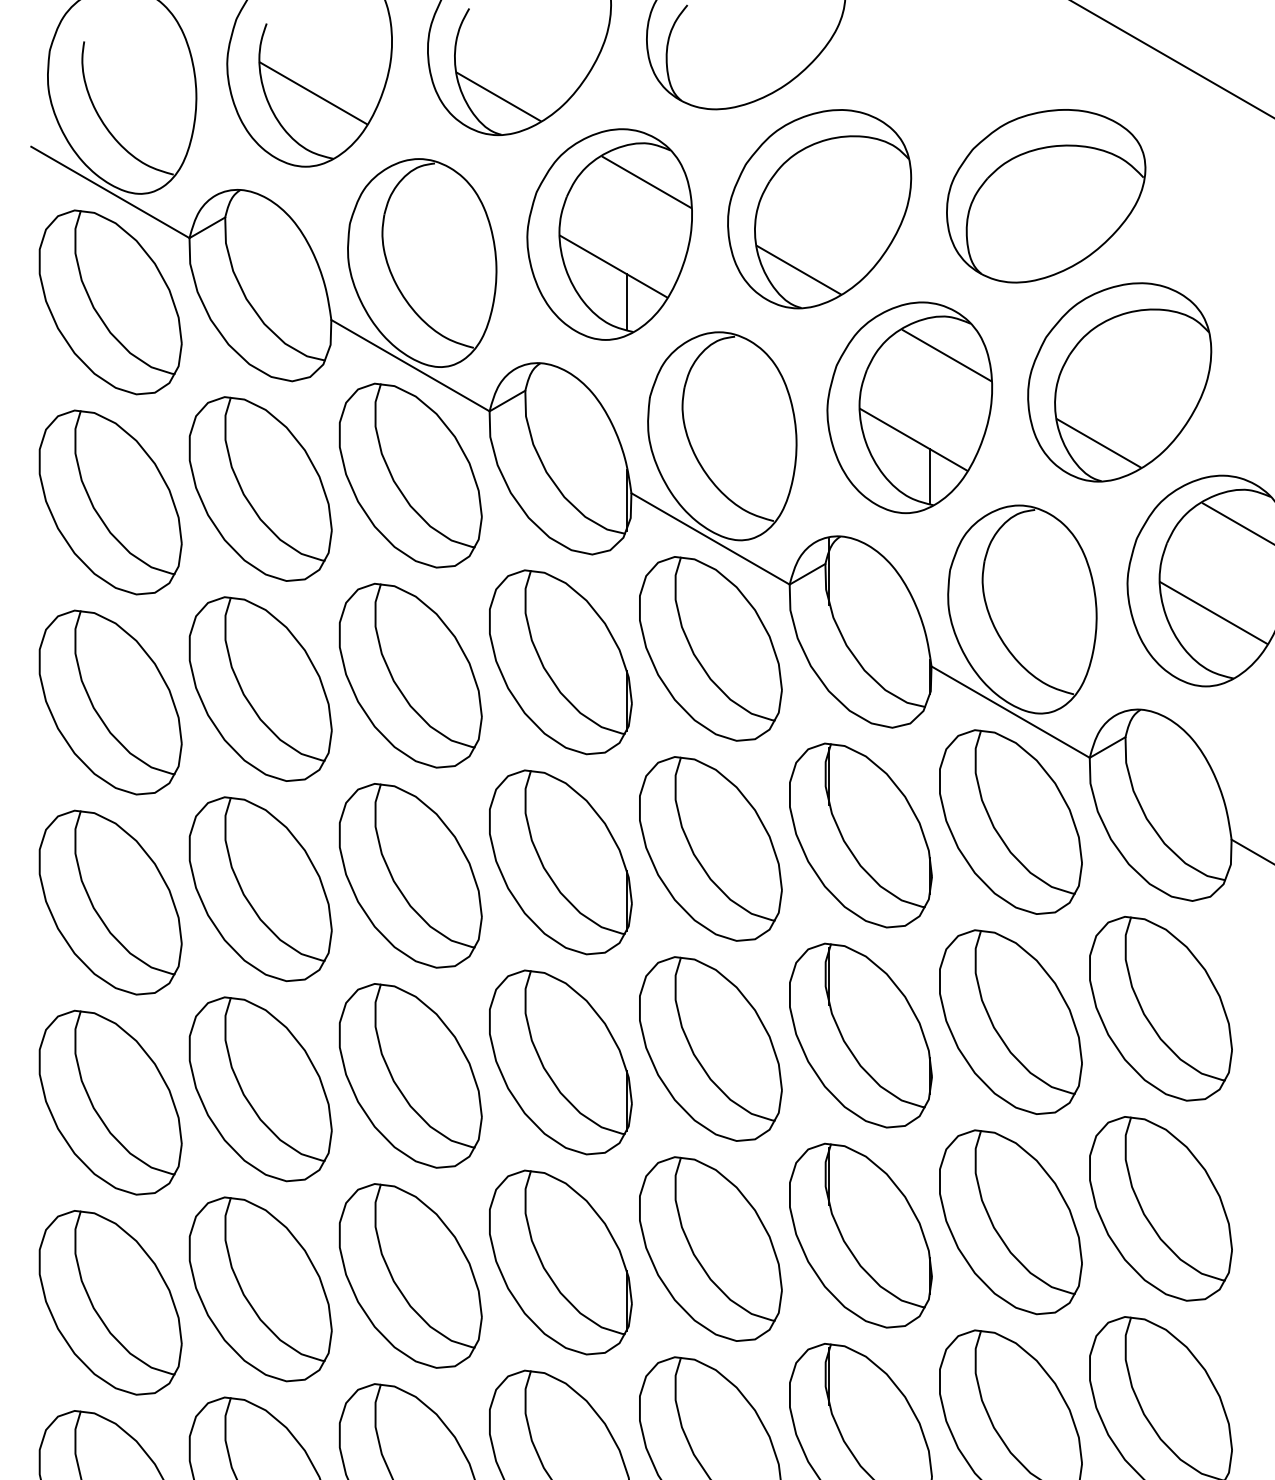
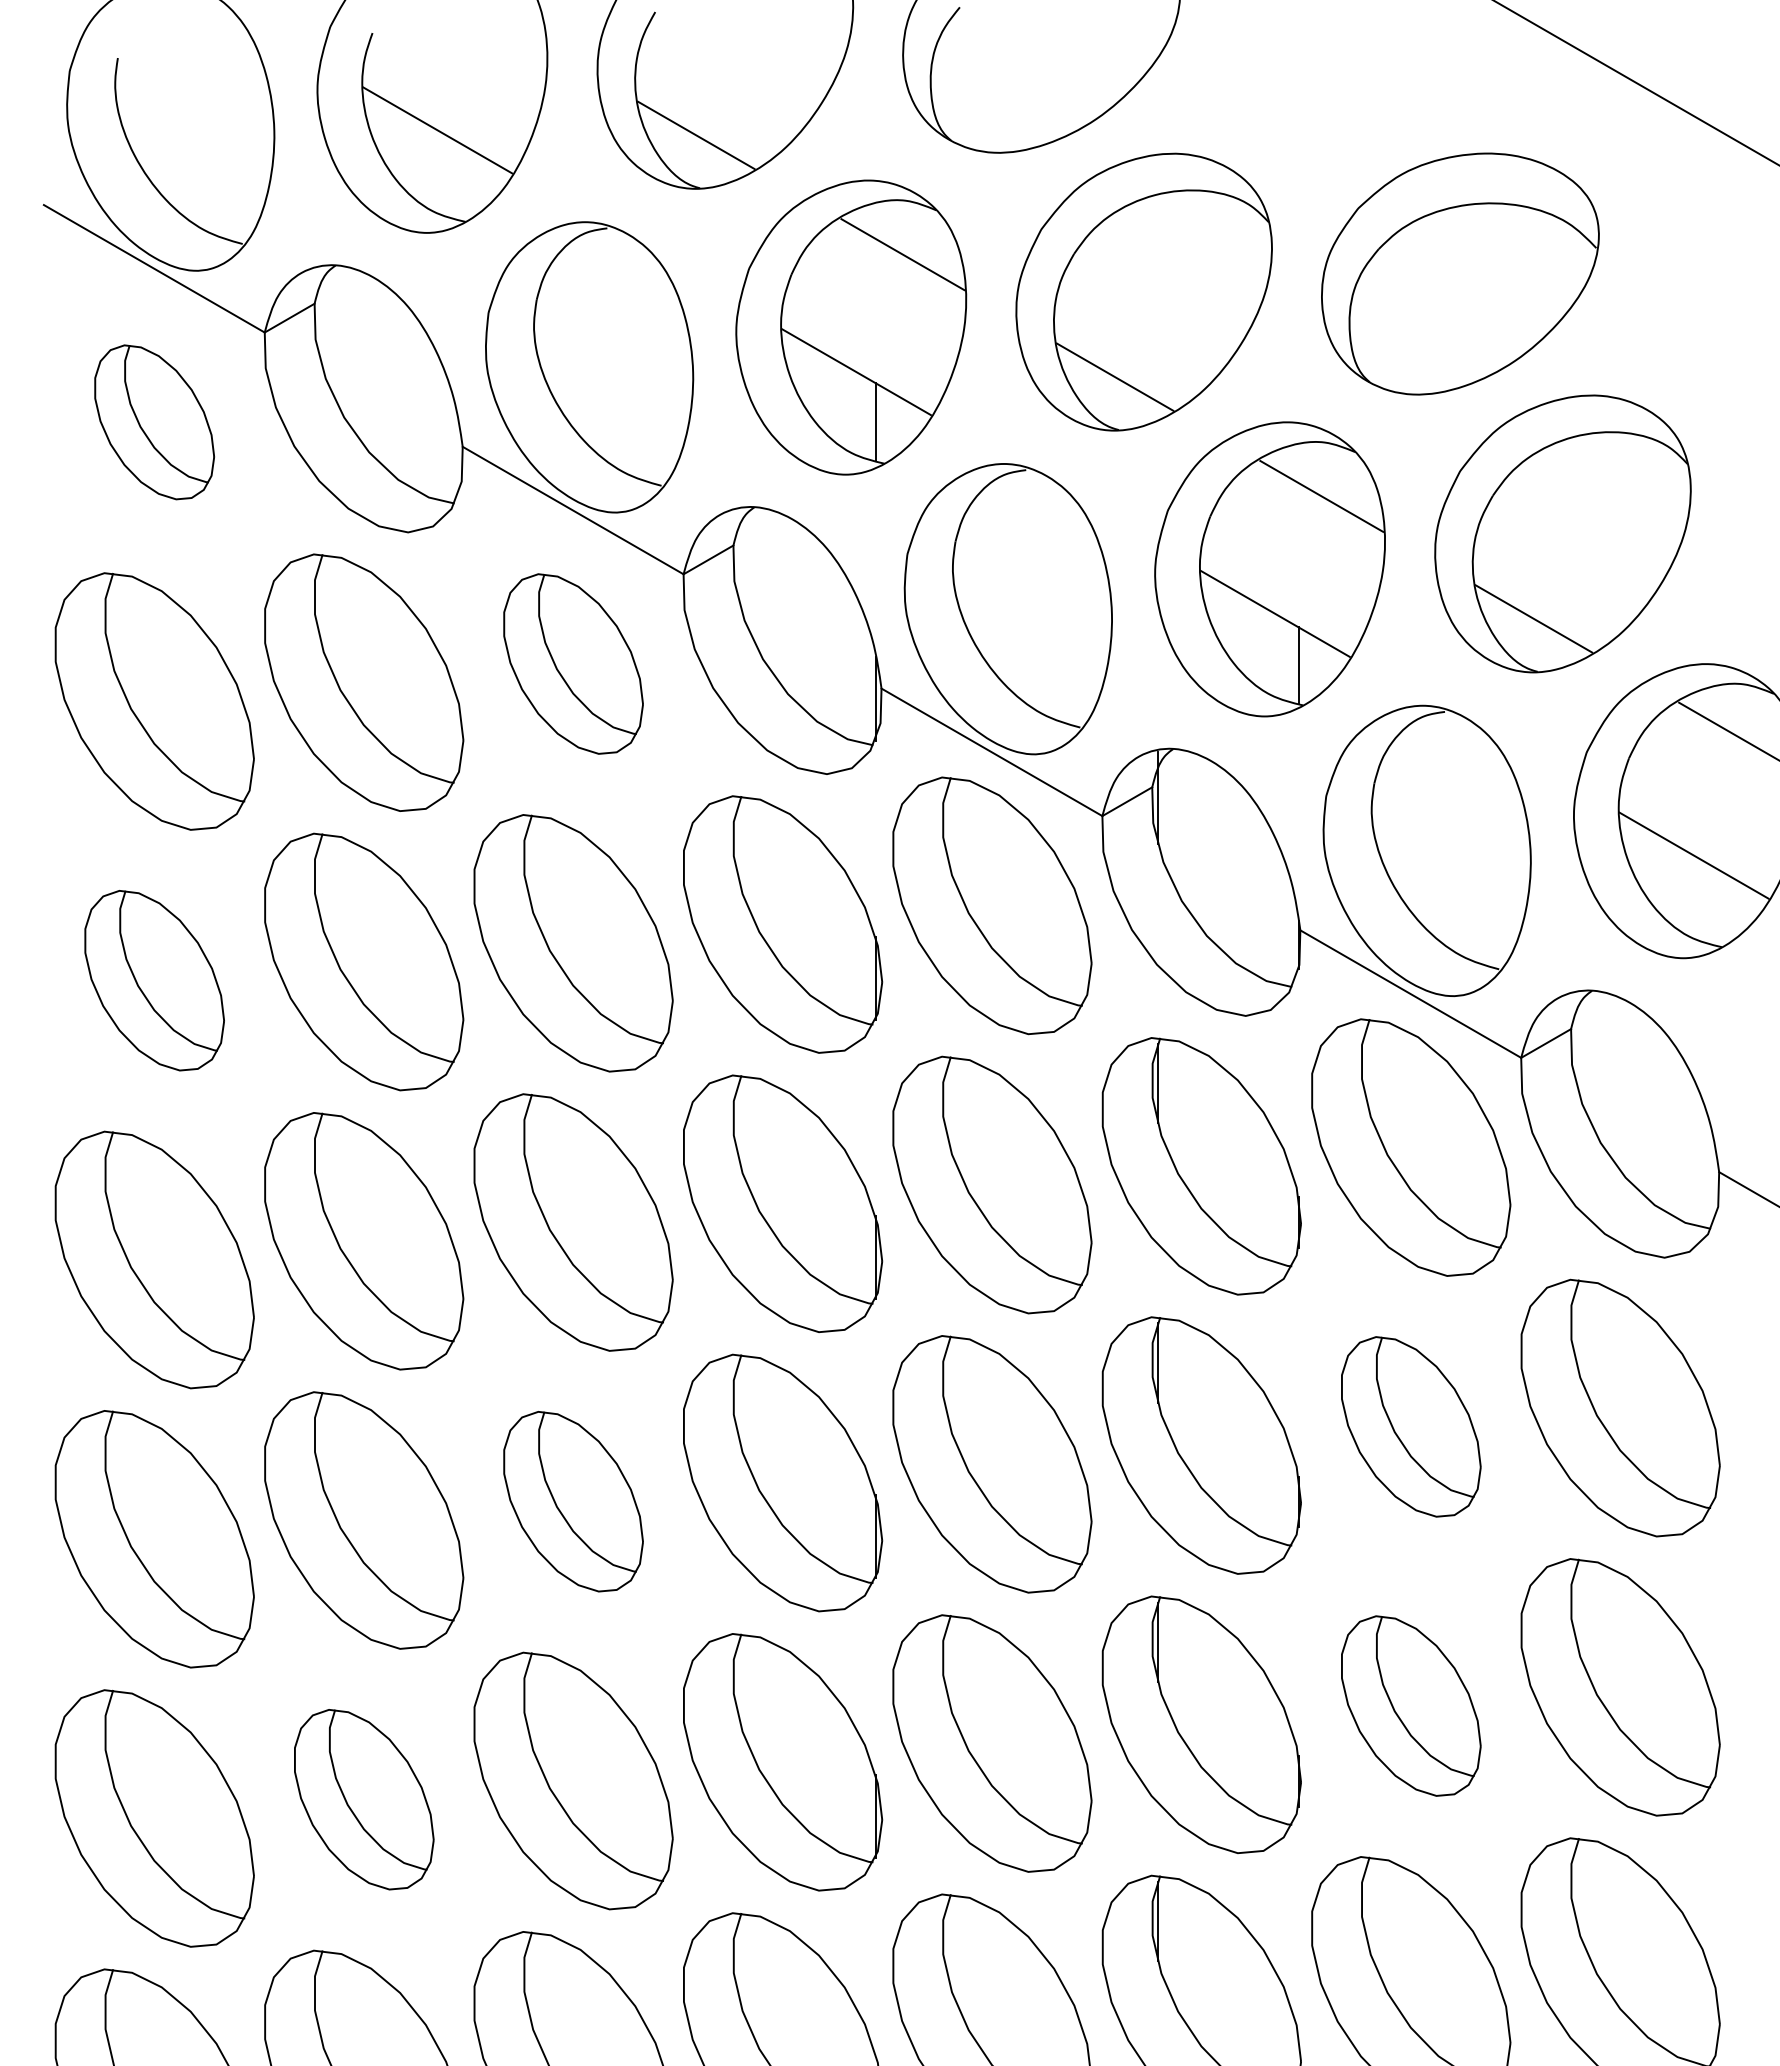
part: (110, 302) -> (154, 422), size x0.6
part: (410, 475) -> (573, 663), size x0.7
part: (110, 702) -> (154, 980), size x0.7
part: (1011, 1021) -> (1411, 1426), size x0.7
part: (410, 1075) -> (573, 1501), size x0.7
part: (1011, 1221) -> (1411, 1705), size x0.7
part: (260, 1289) -> (364, 1799), size x0.7

